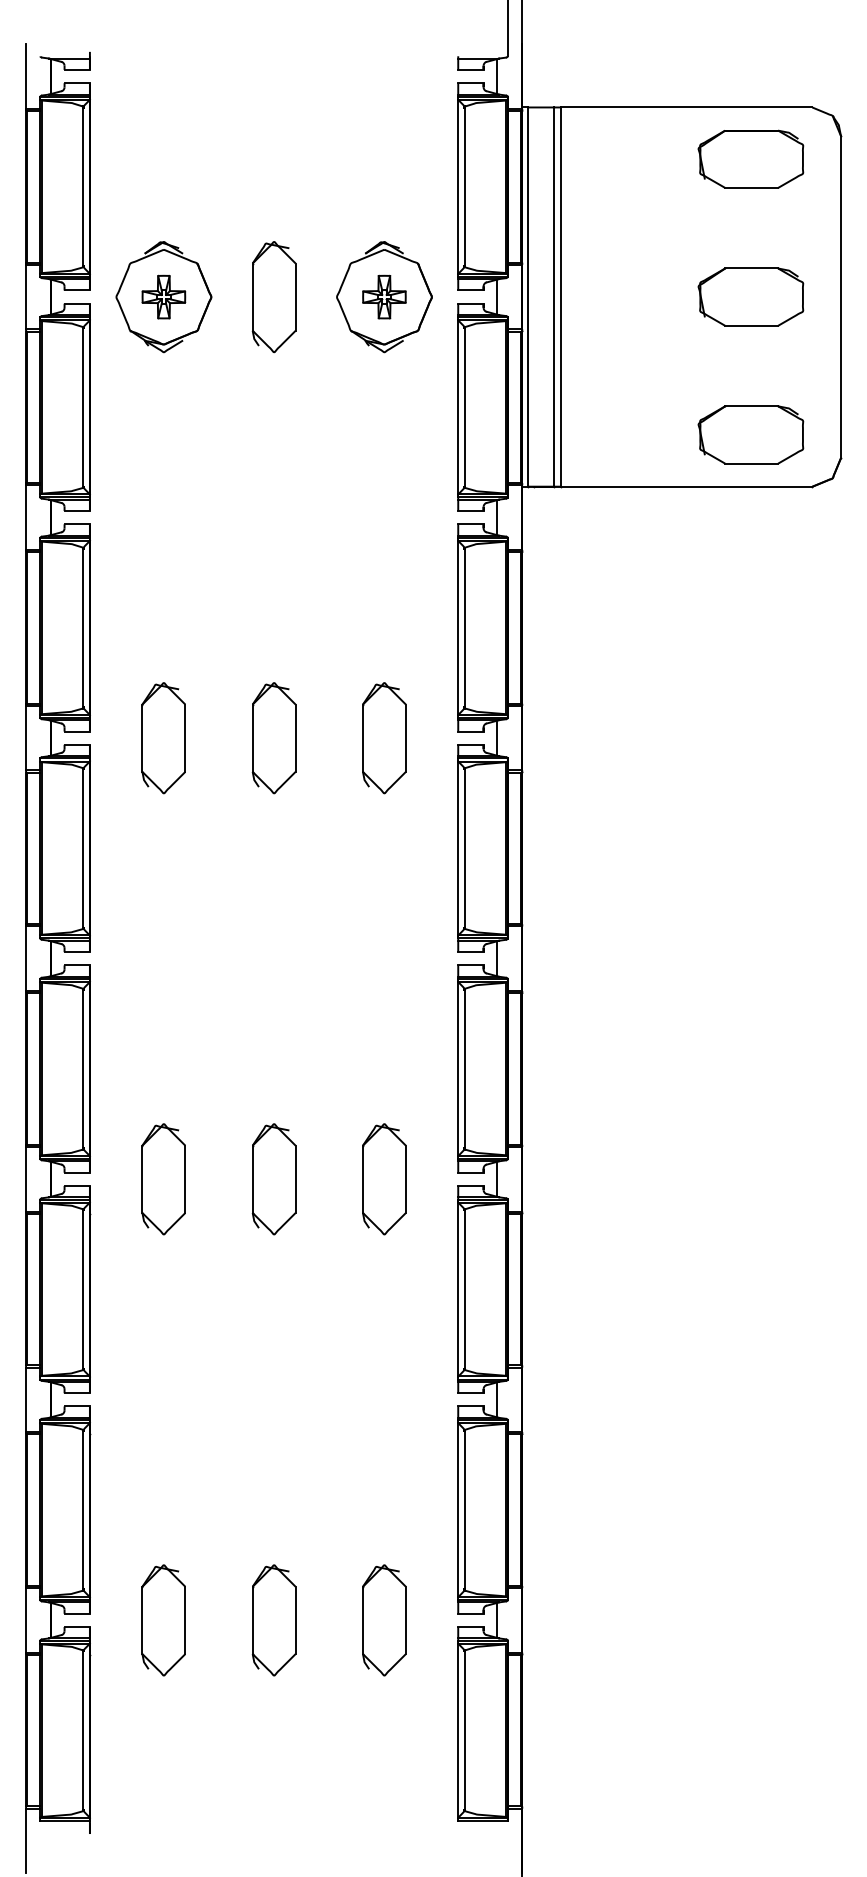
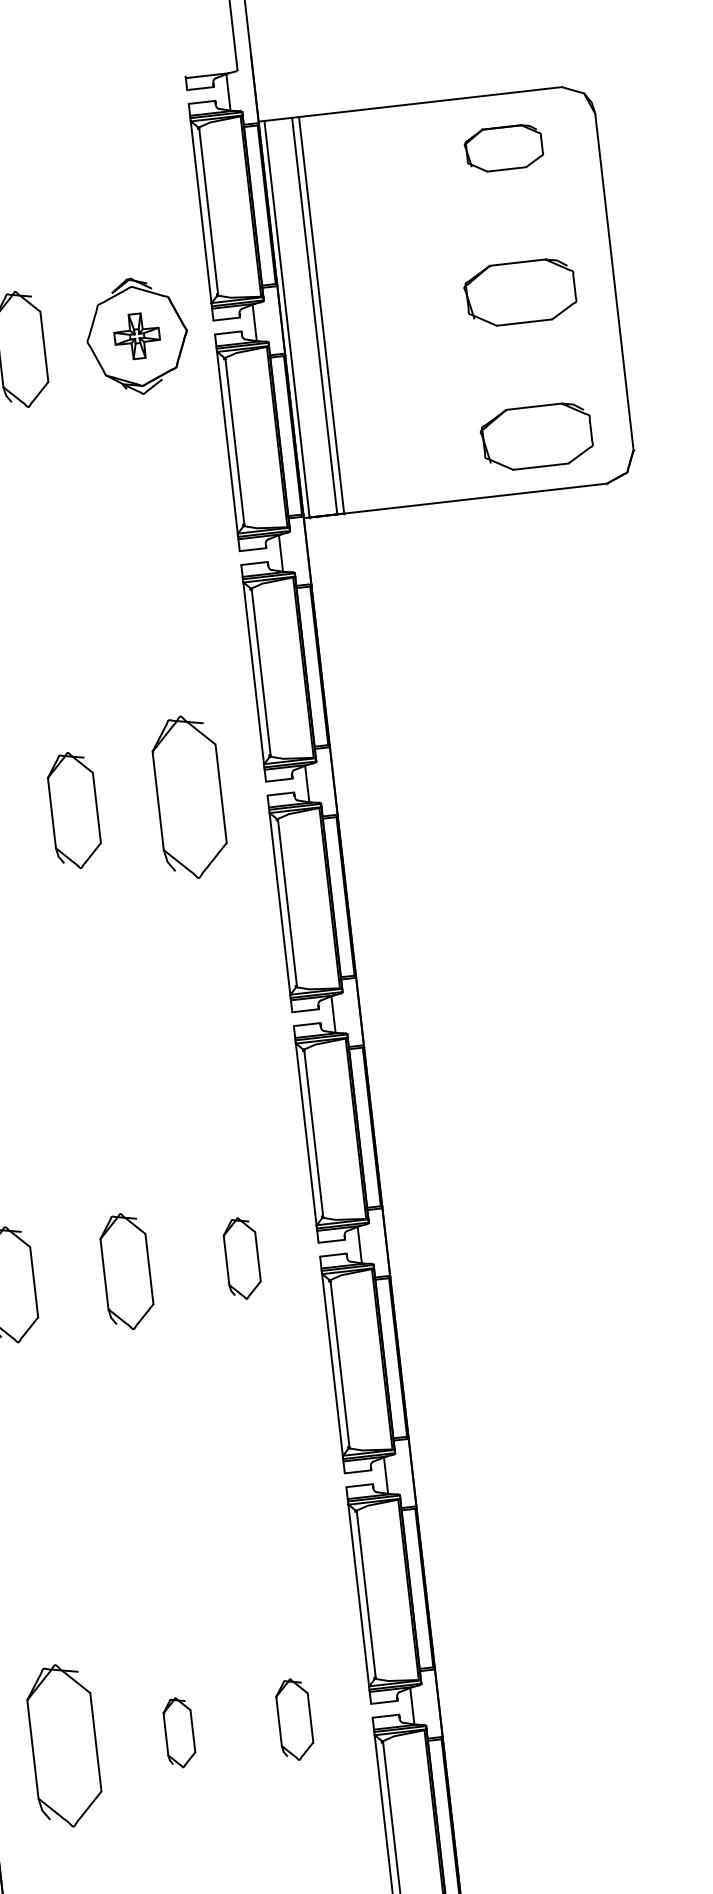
part: (750, 158) -> (503, 147), size x0.7
part: (384, 738) -> (189, 797), size x1.4
part: (384, 1179) -> (242, 1258), size x0.7
part: (163, 1620) -> (63, 1746), size x1.4
part: (273, 1620) -> (178, 1732), size x0.6
part: (384, 1620) -> (294, 1719), size x0.7

